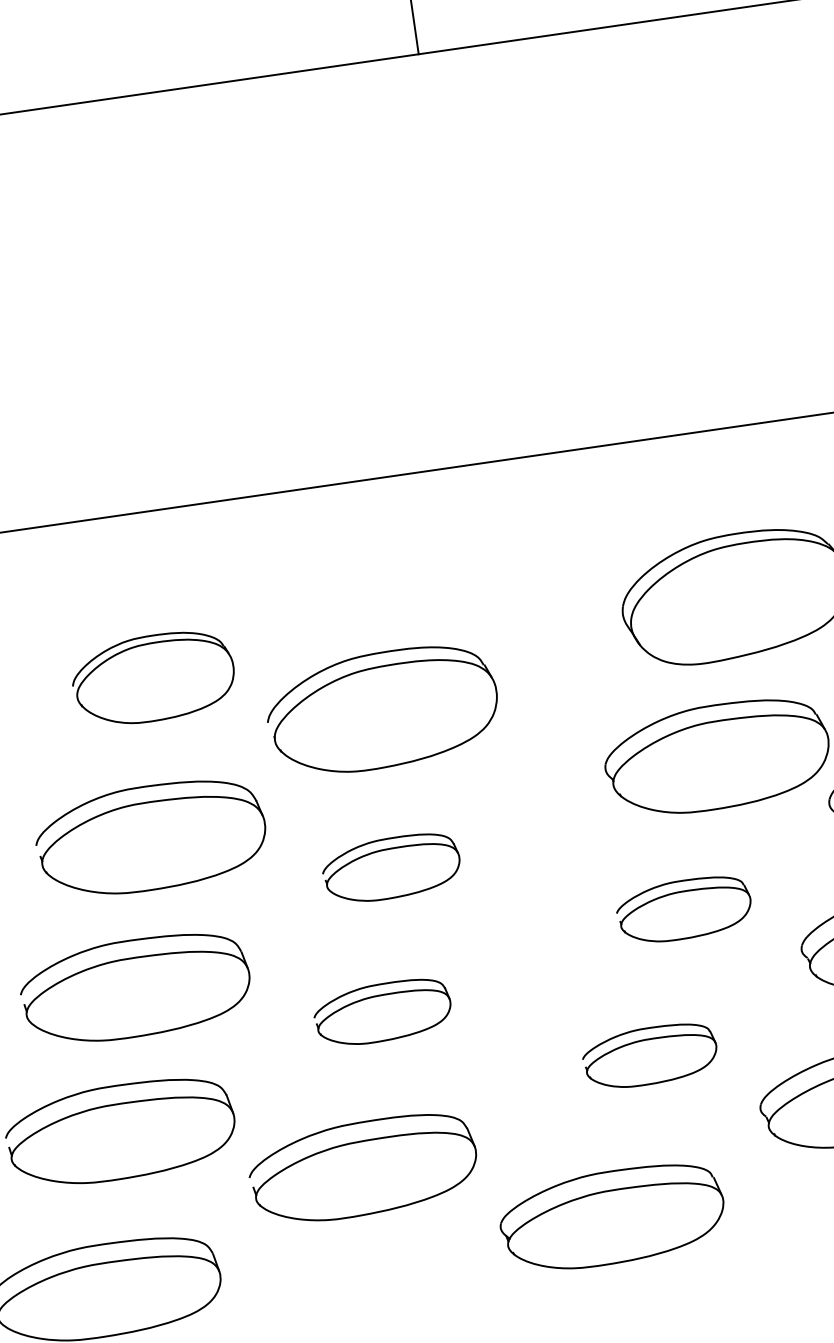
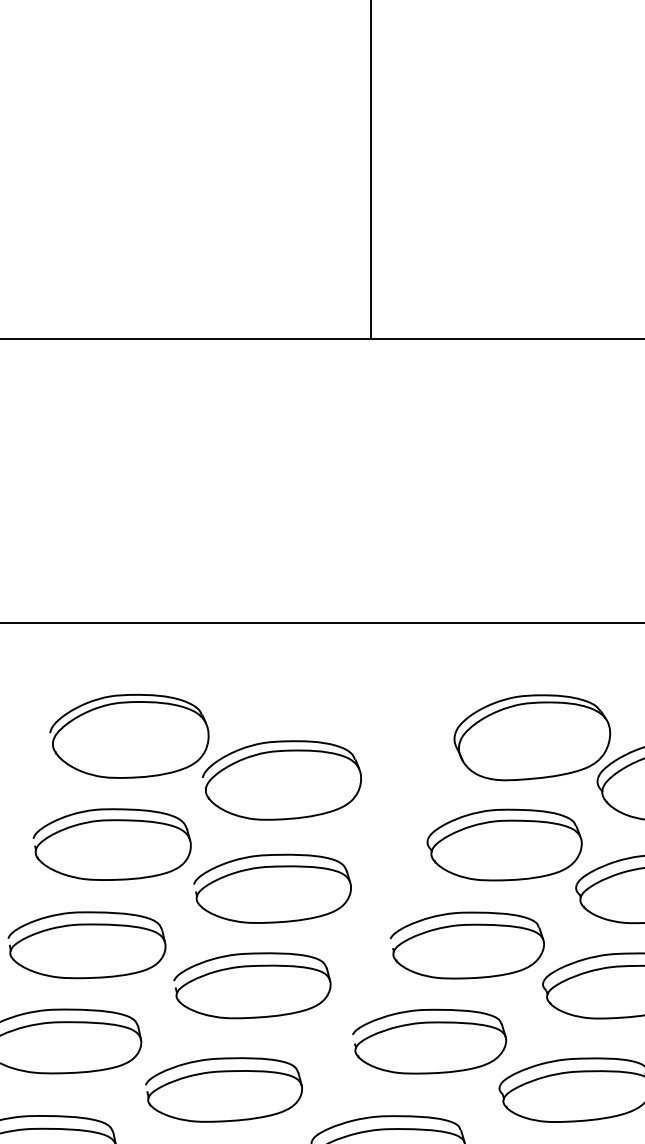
part: (153, 678) -> (129, 736), size x1.43
part: (391, 867) -> (272, 888), size x1.67
part: (683, 909) -> (466, 945), size x1.67
part: (382, 1011) -> (252, 985), size x1.67
part: (649, 1055) -> (429, 1041), size x1.67

